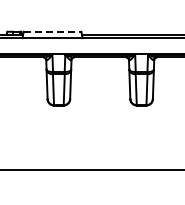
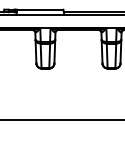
line: (52, 31) -> (40, 9), dashed -> solid

